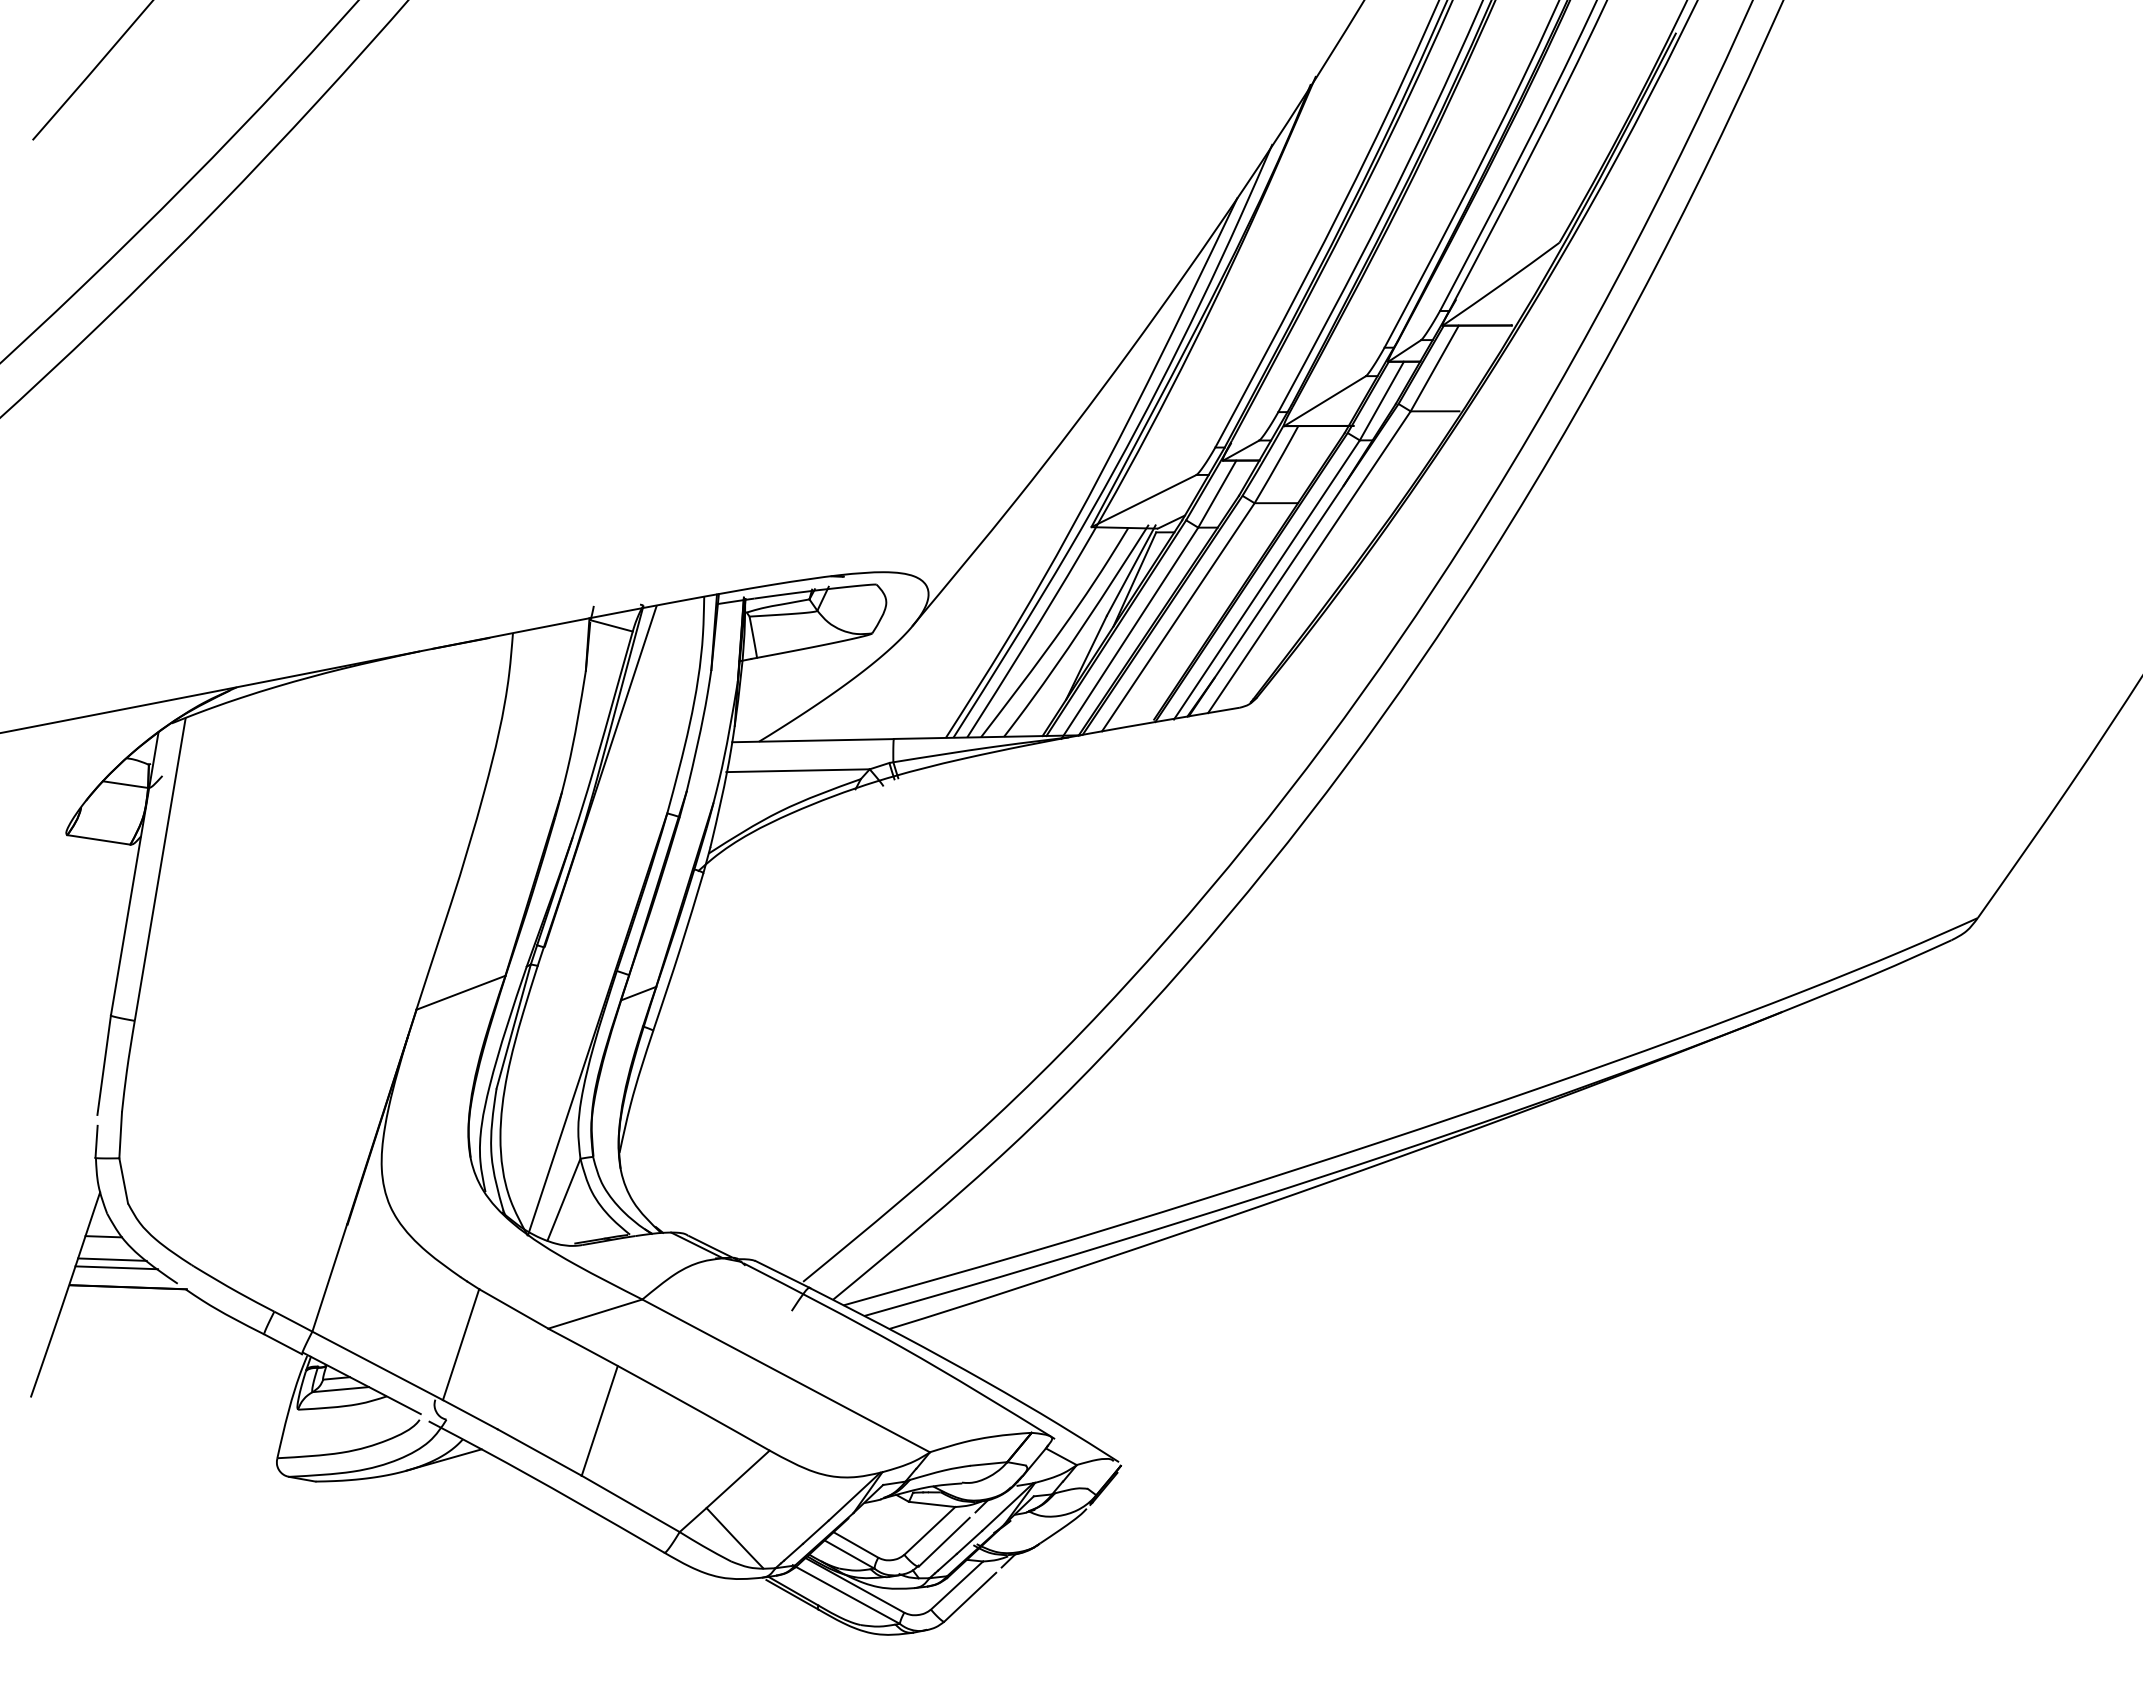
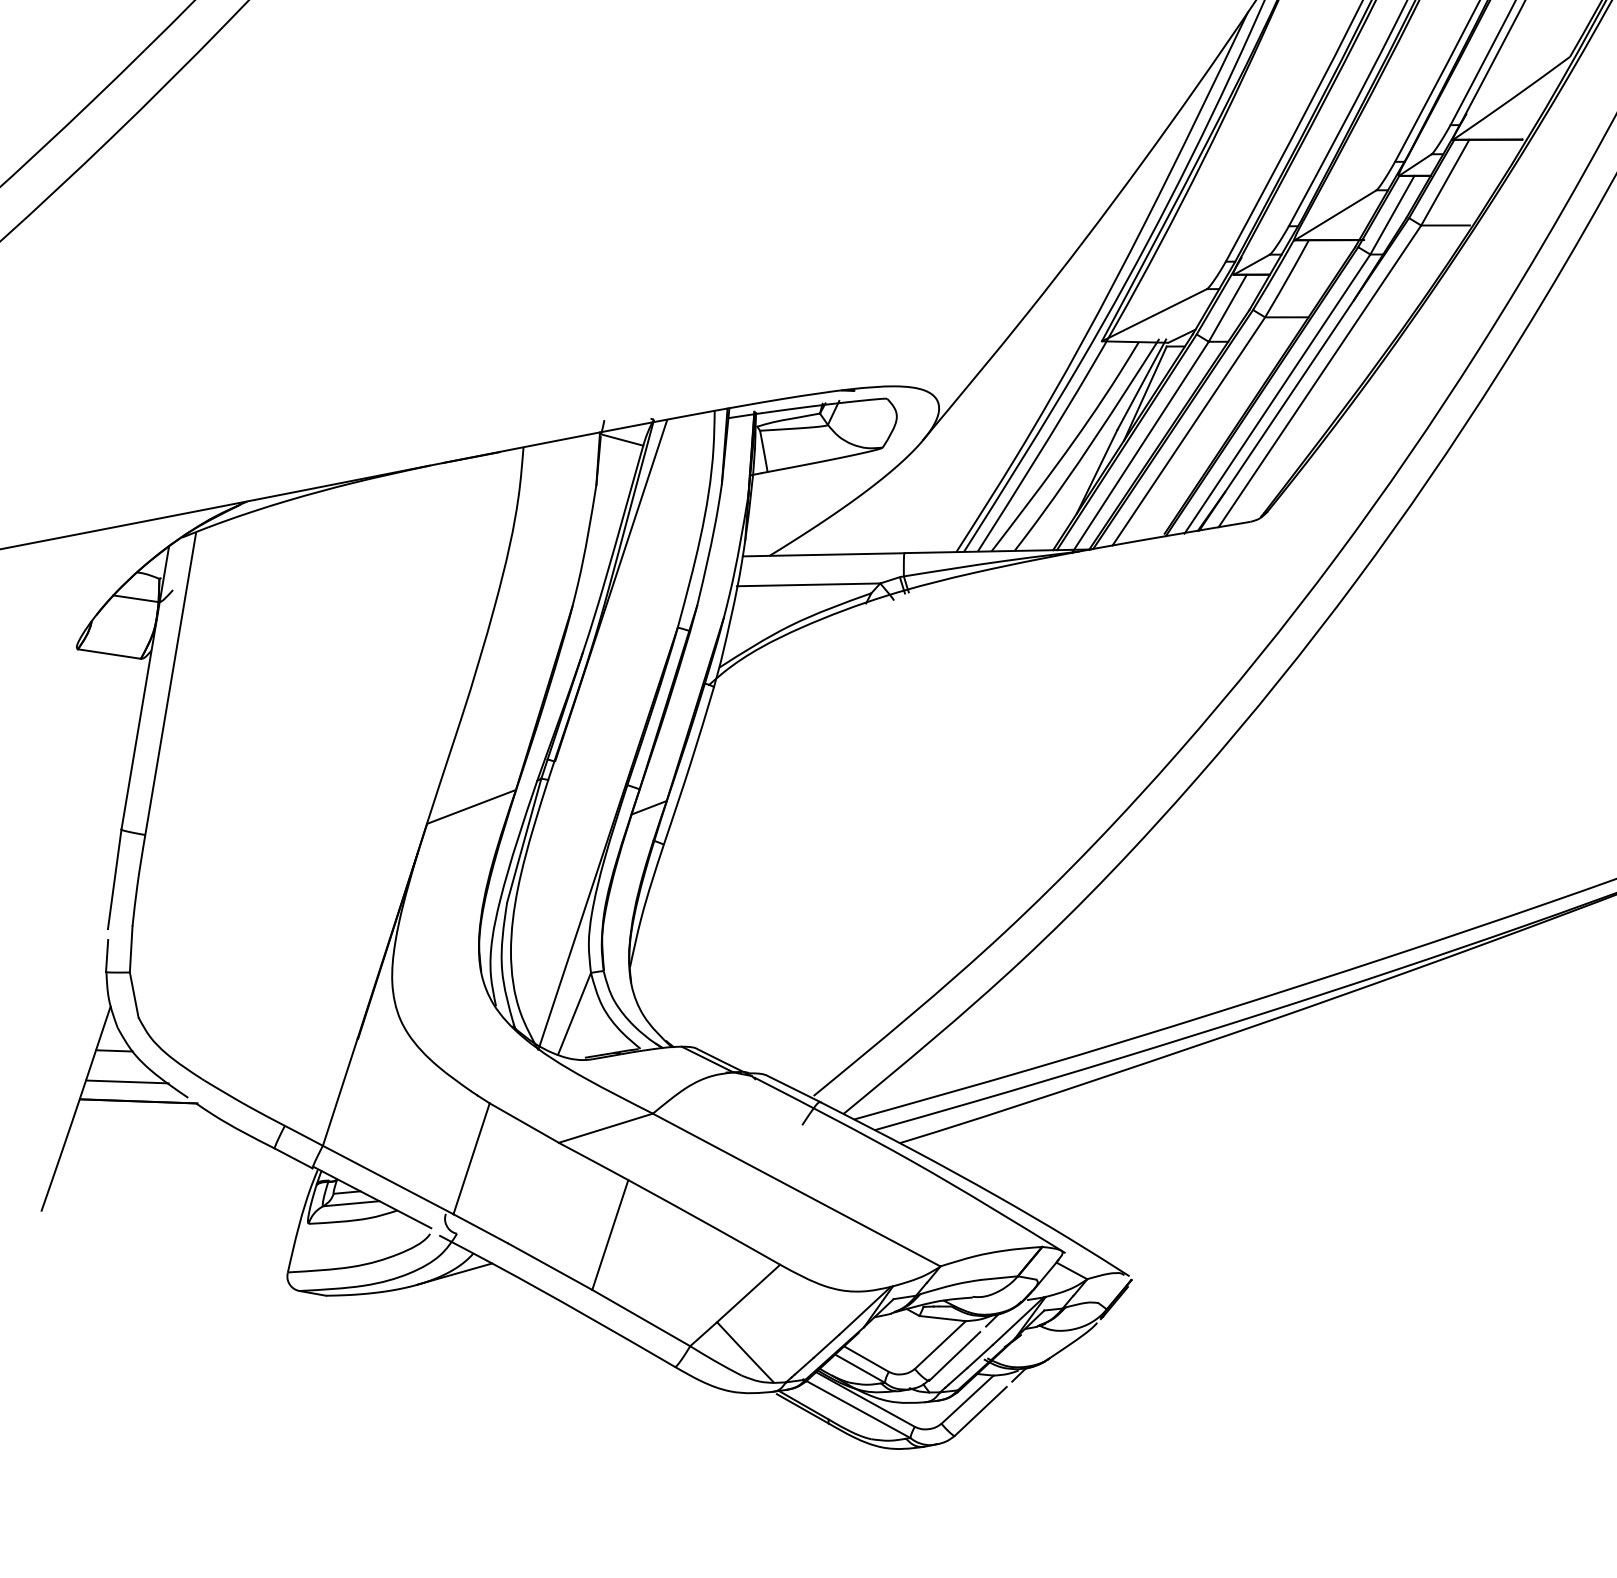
line: (112, 1259) -> (123, 1073), removed

